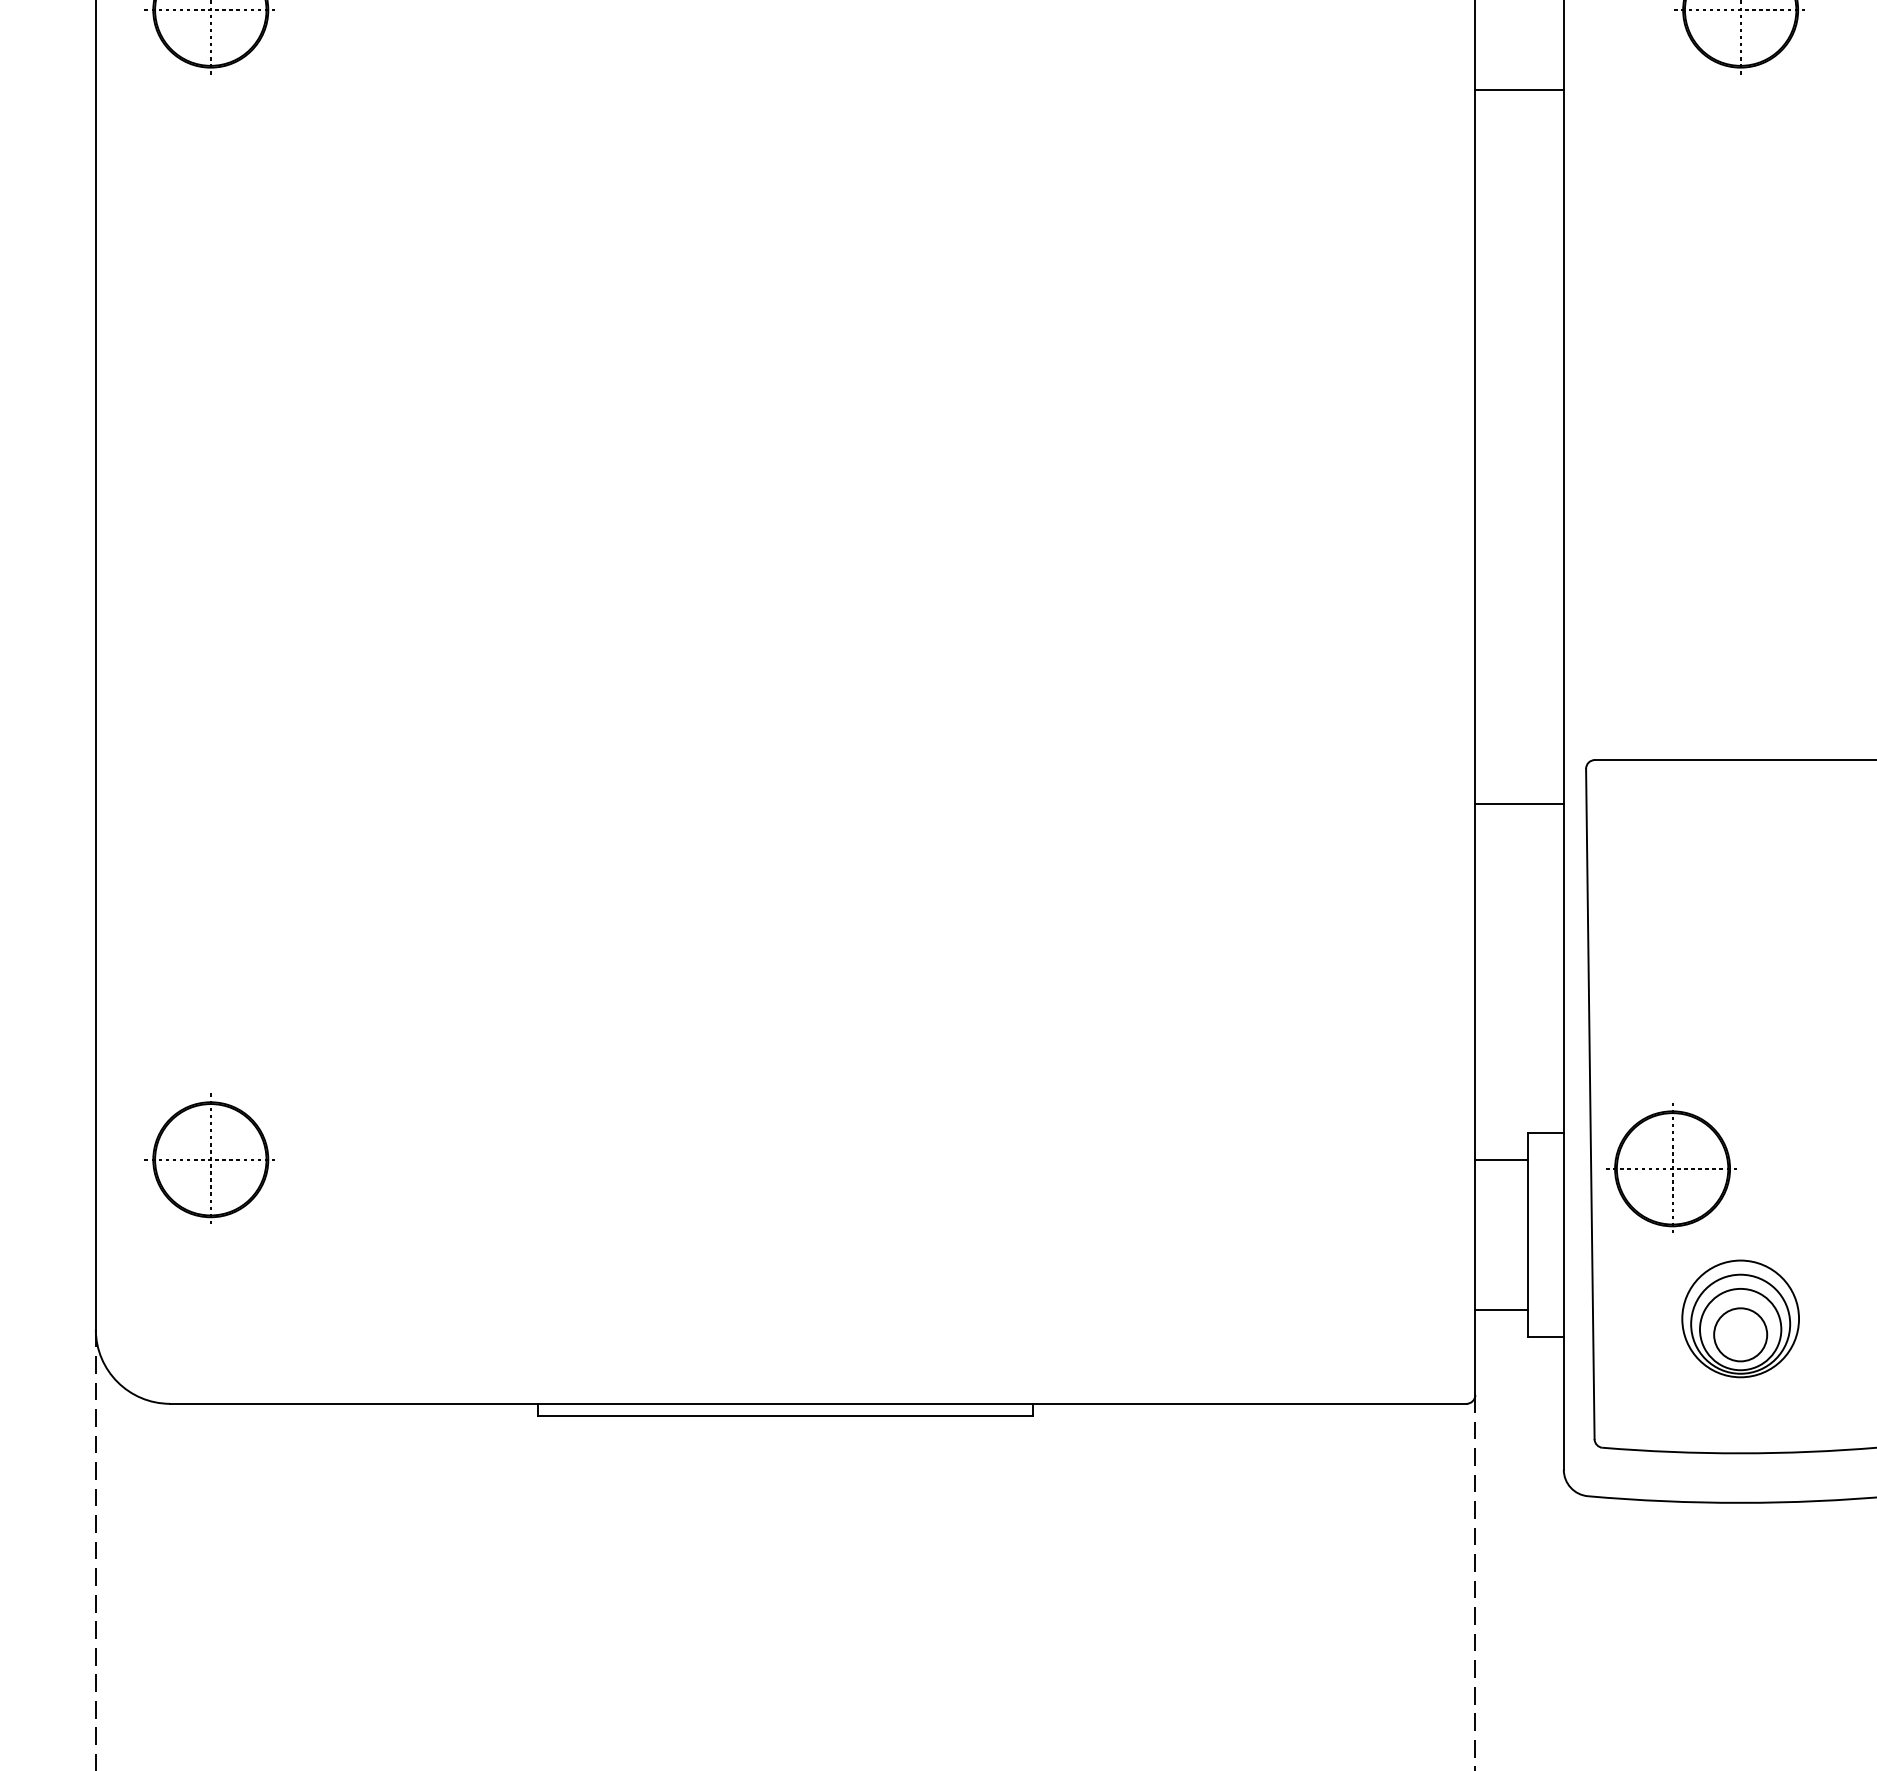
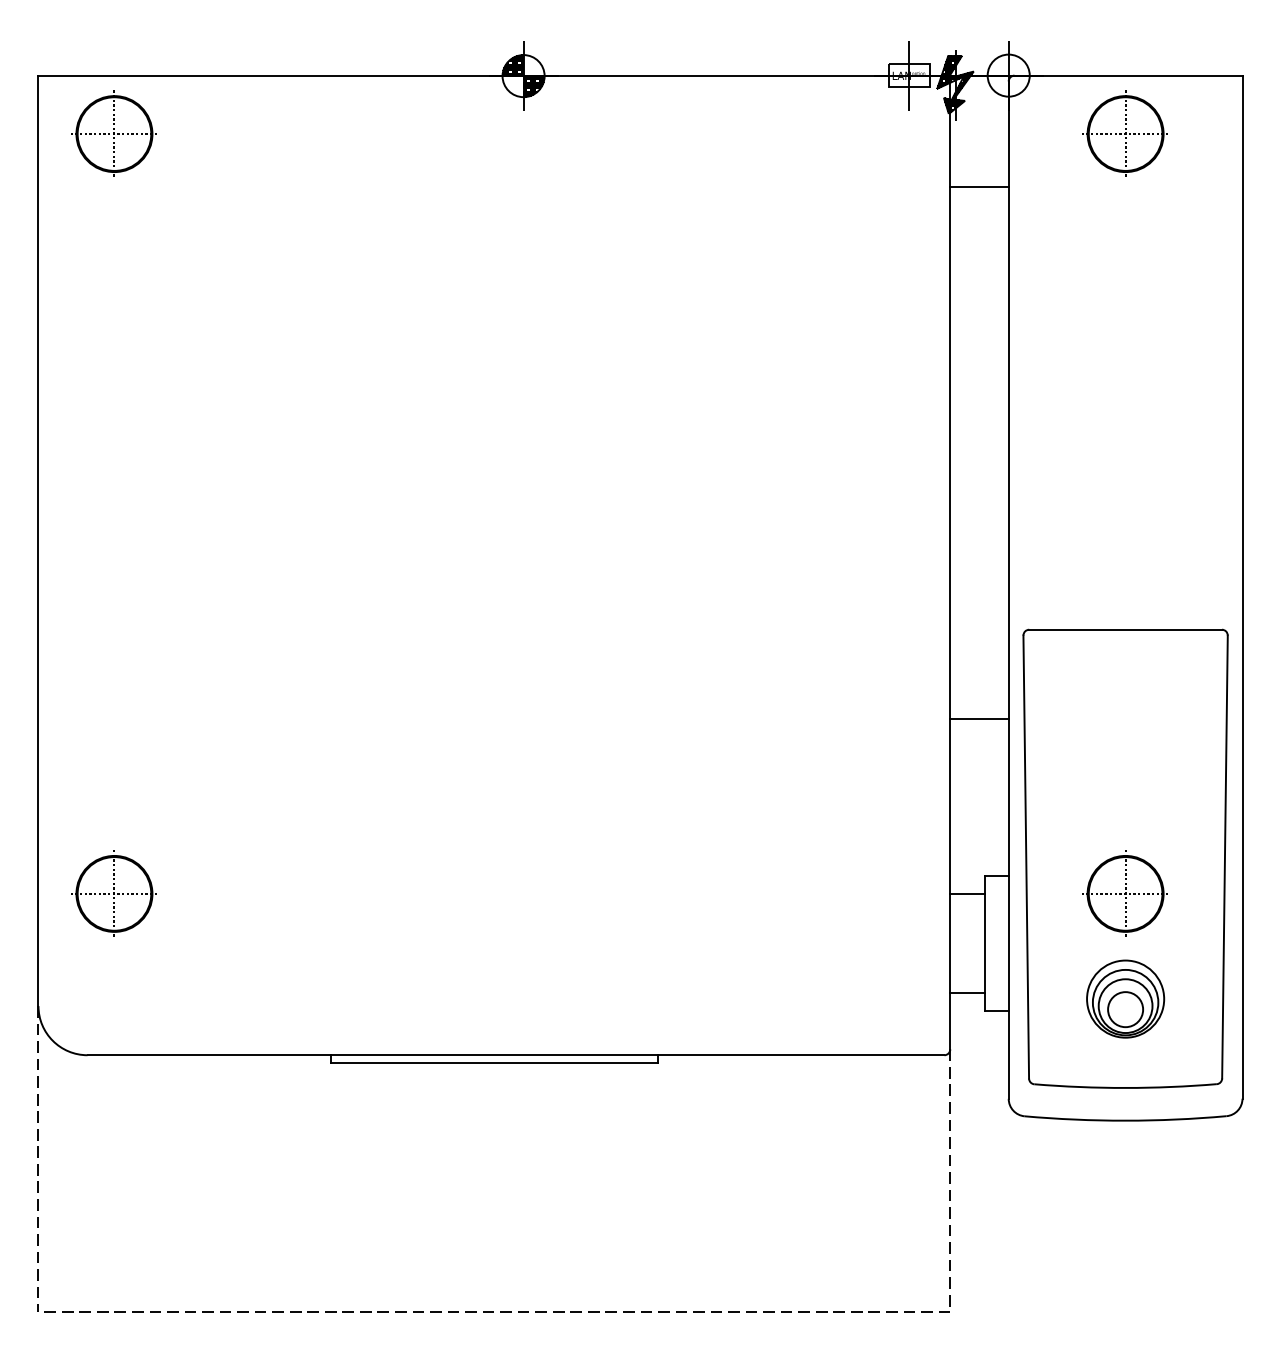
line: (1519, 803) -> (979, 718), moved
part: (1670, 1168) -> (1124, 893), moved

